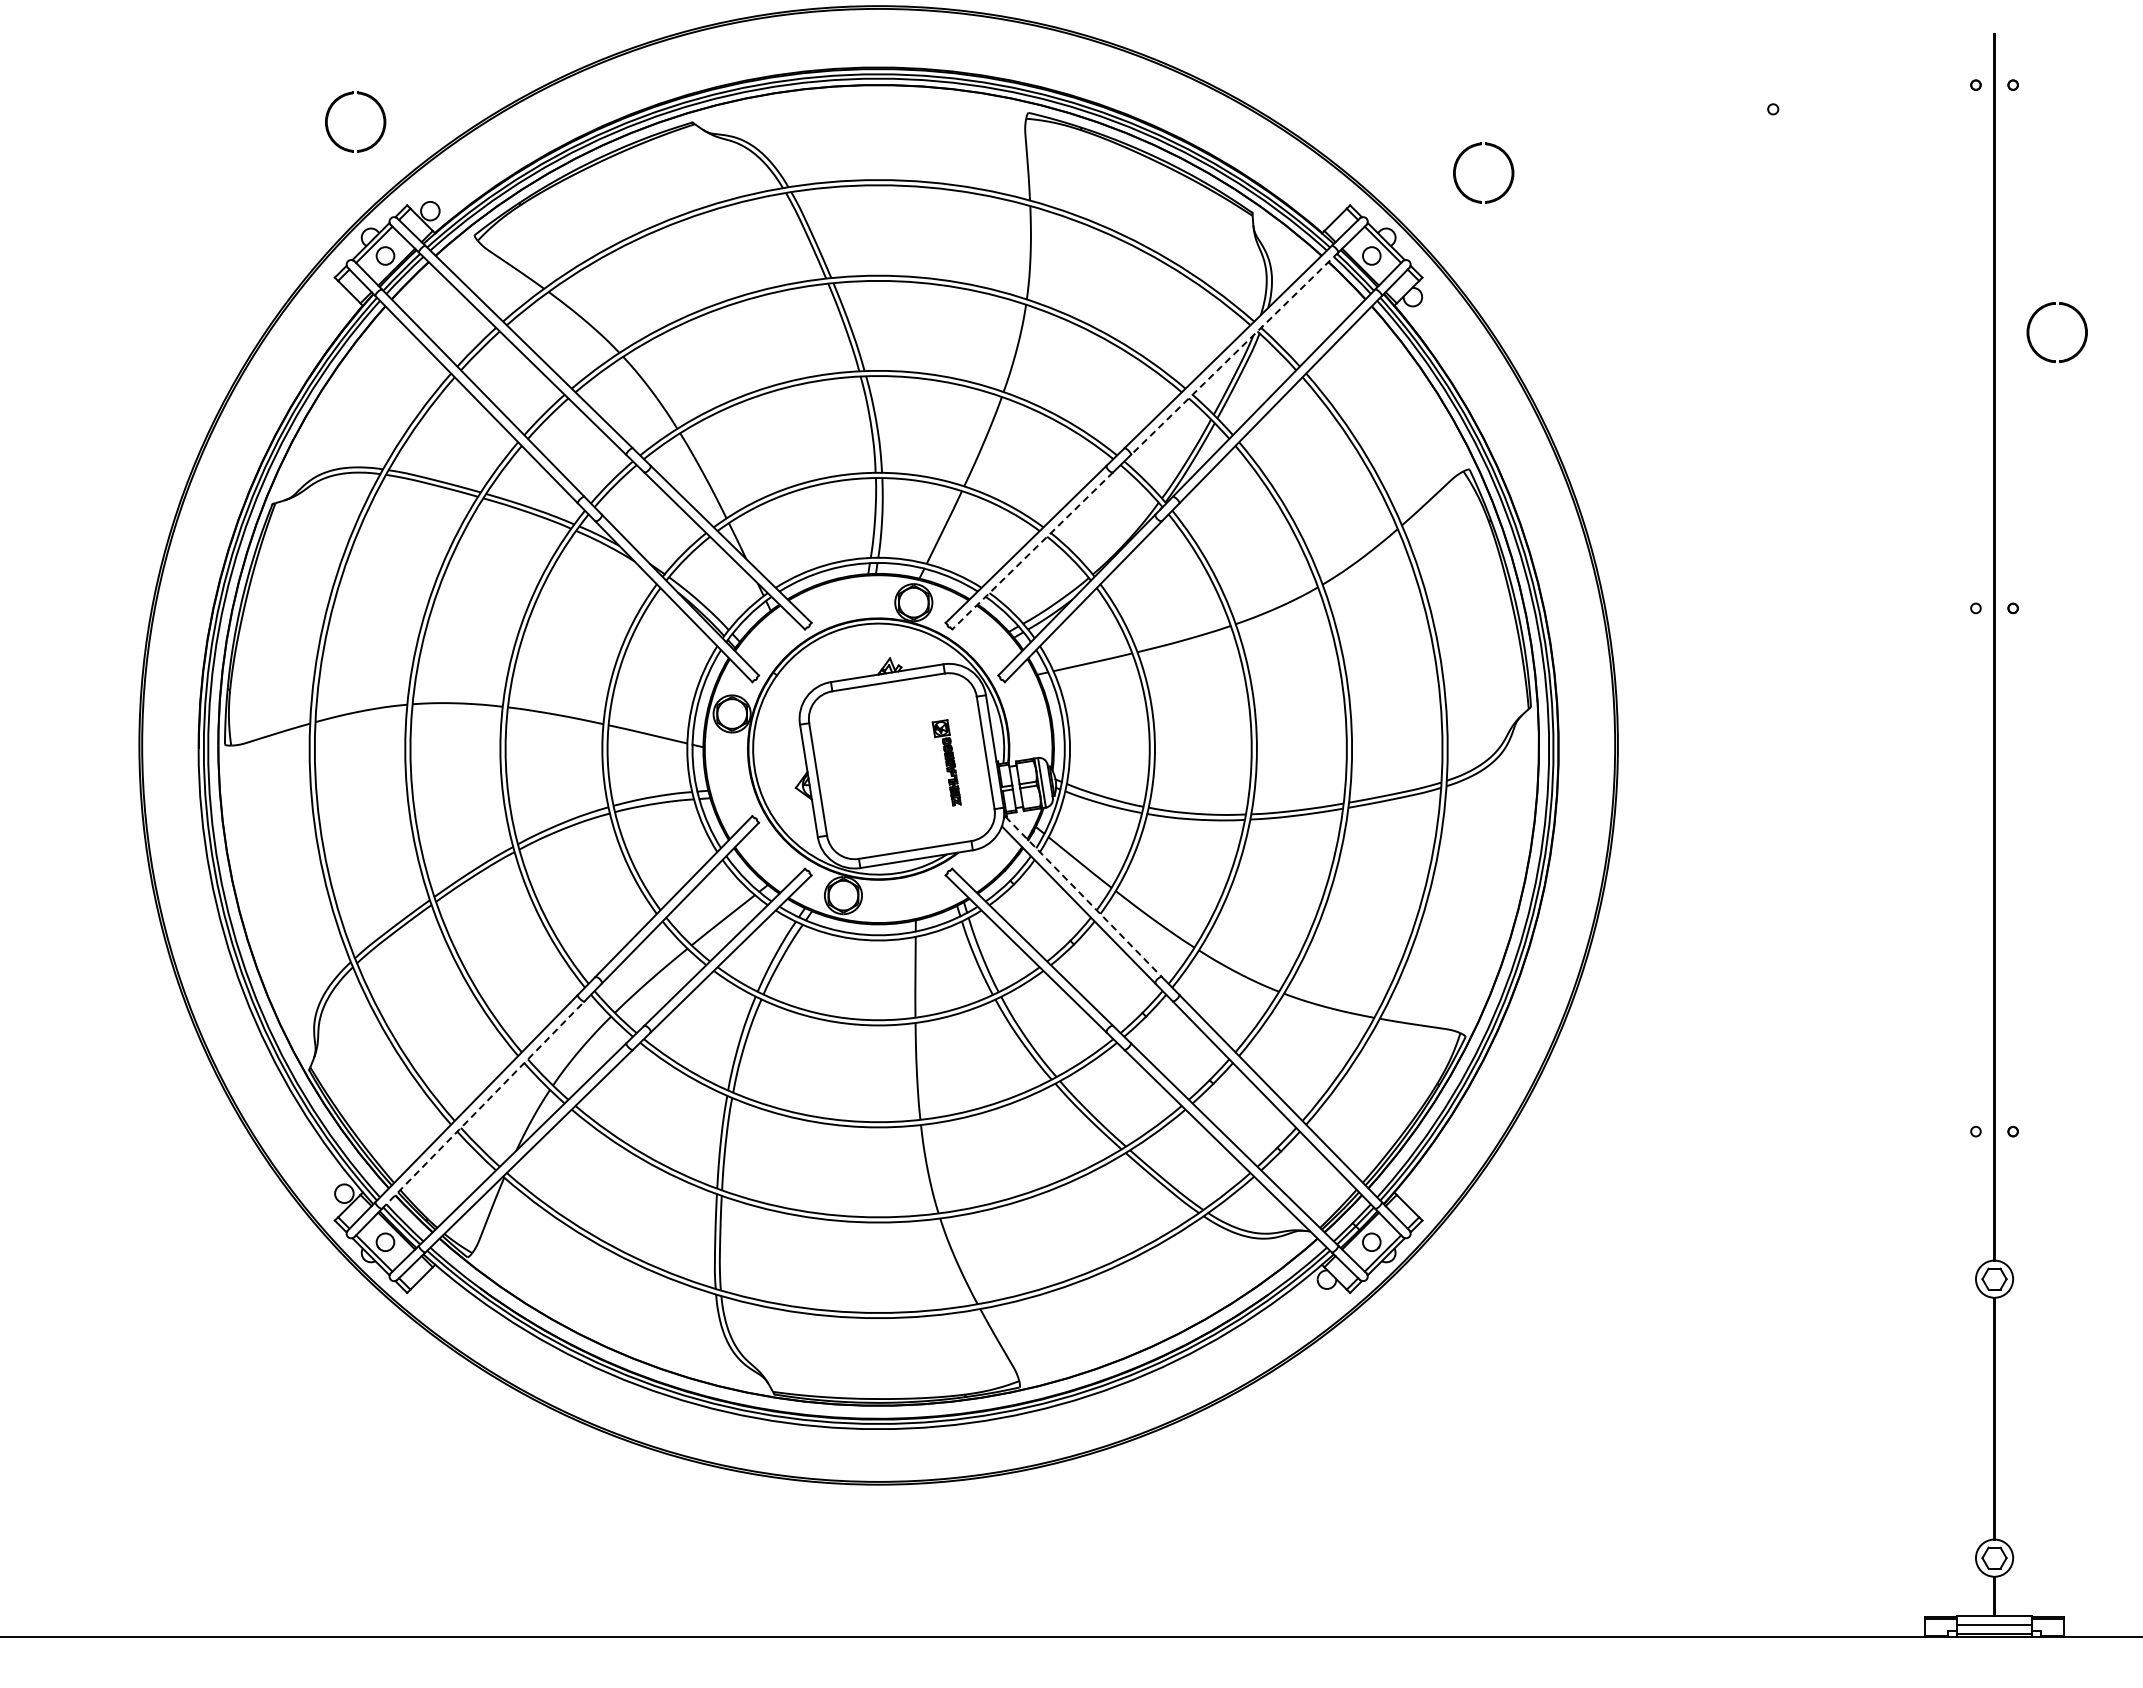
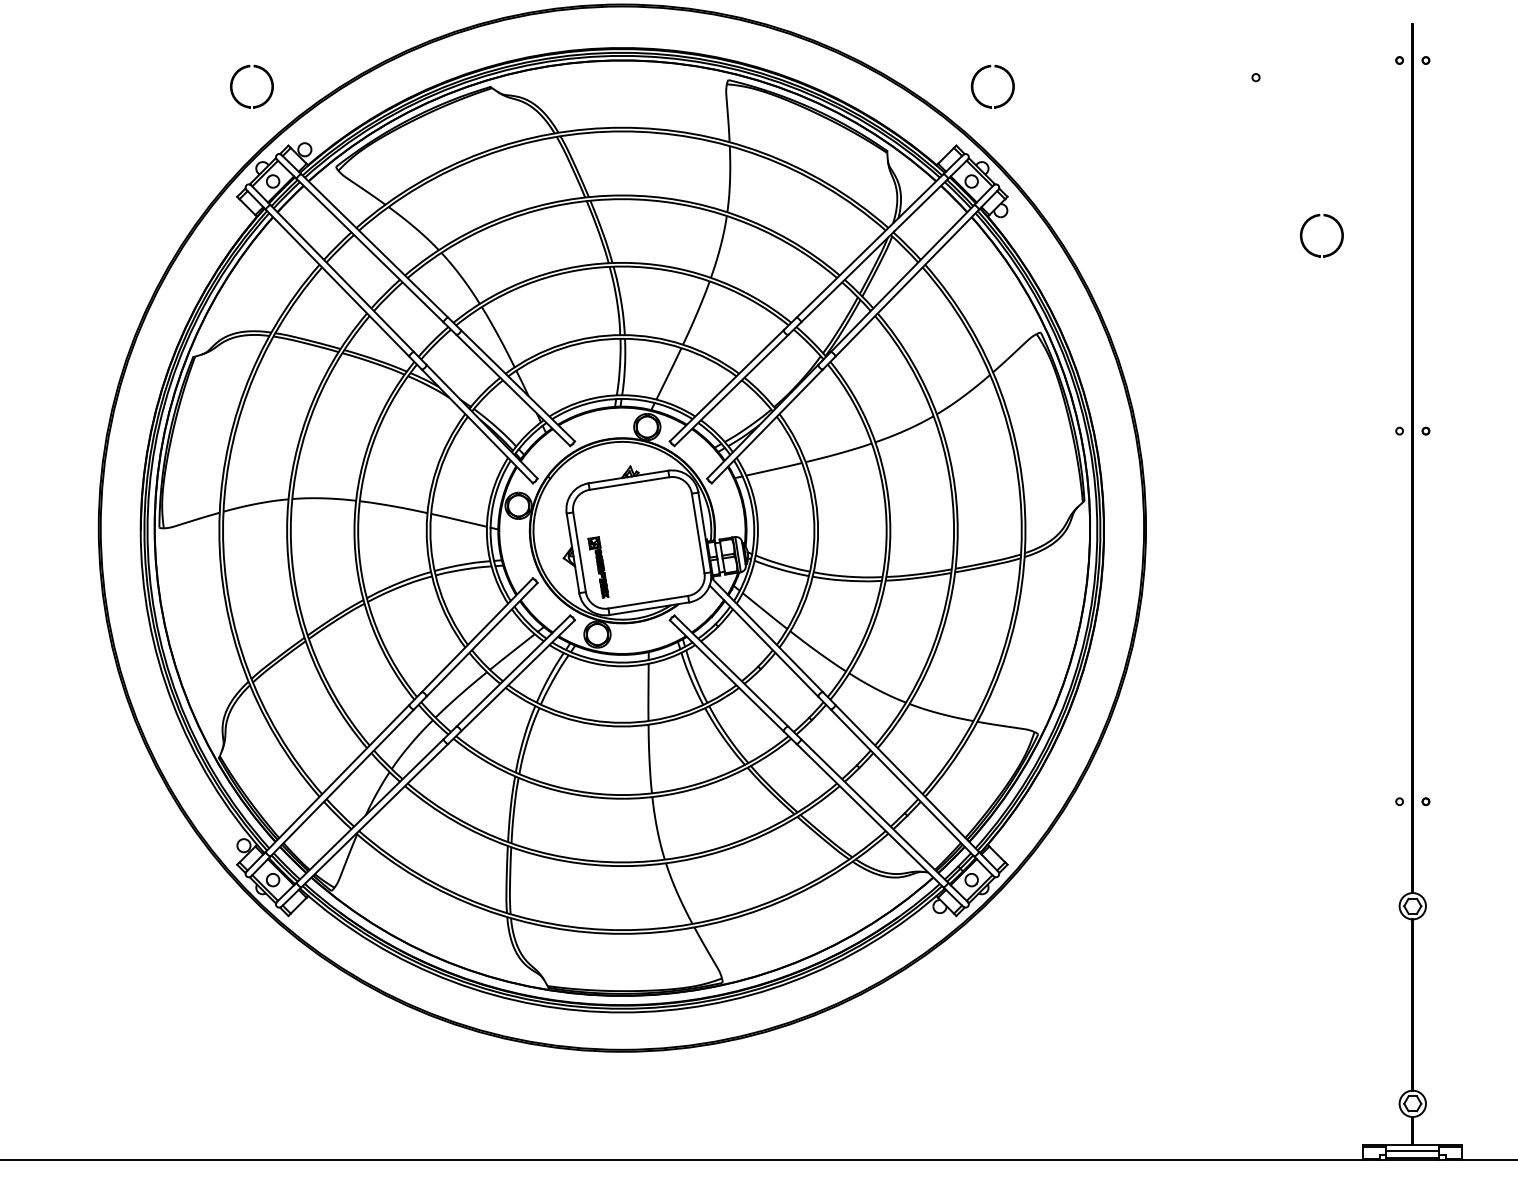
part: (1471, 148) -> (984, 69), moved
part: (2032, 320) -> (1304, 227), moved
line: (1234, 353) -> (874, 250), dashed -> solid
line: (1032, 551) -> (731, 390), dashed -> solid
part: (946, 762) -> (598, 567), moved
line: (1084, 897) -> (768, 635), dashed -> solid
line: (482, 1105) -> (341, 783), dashed -> solid

